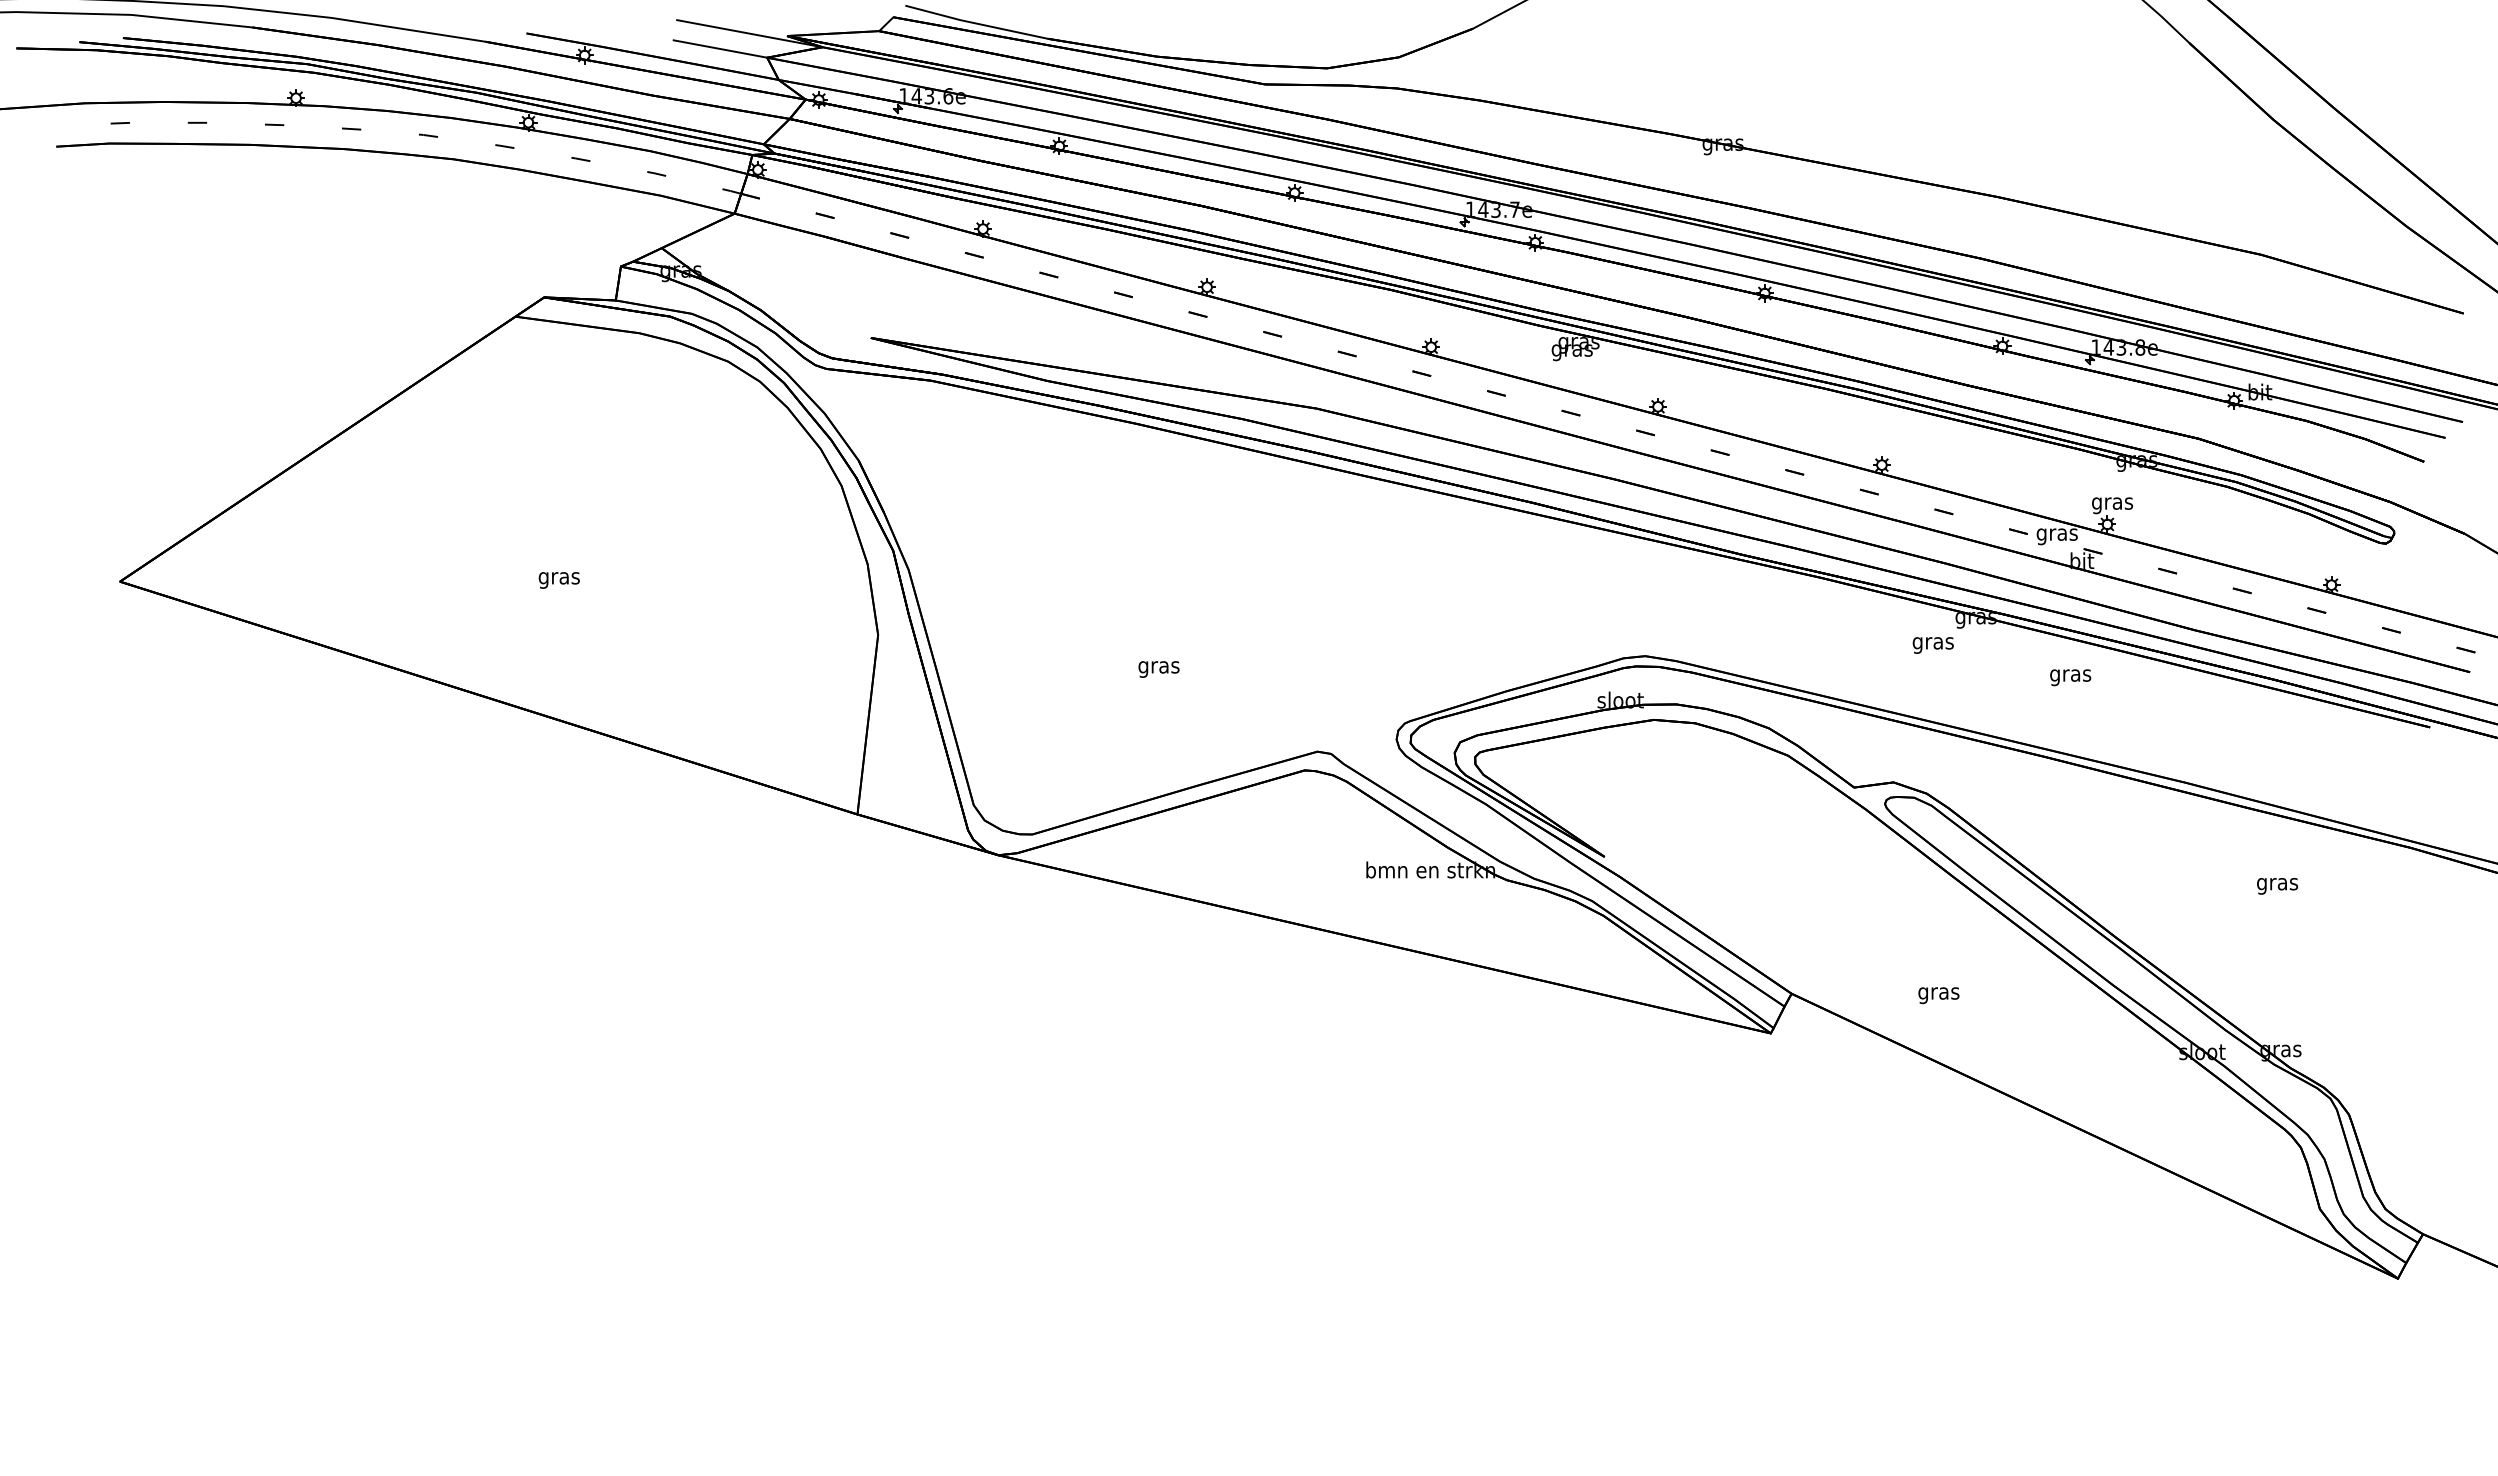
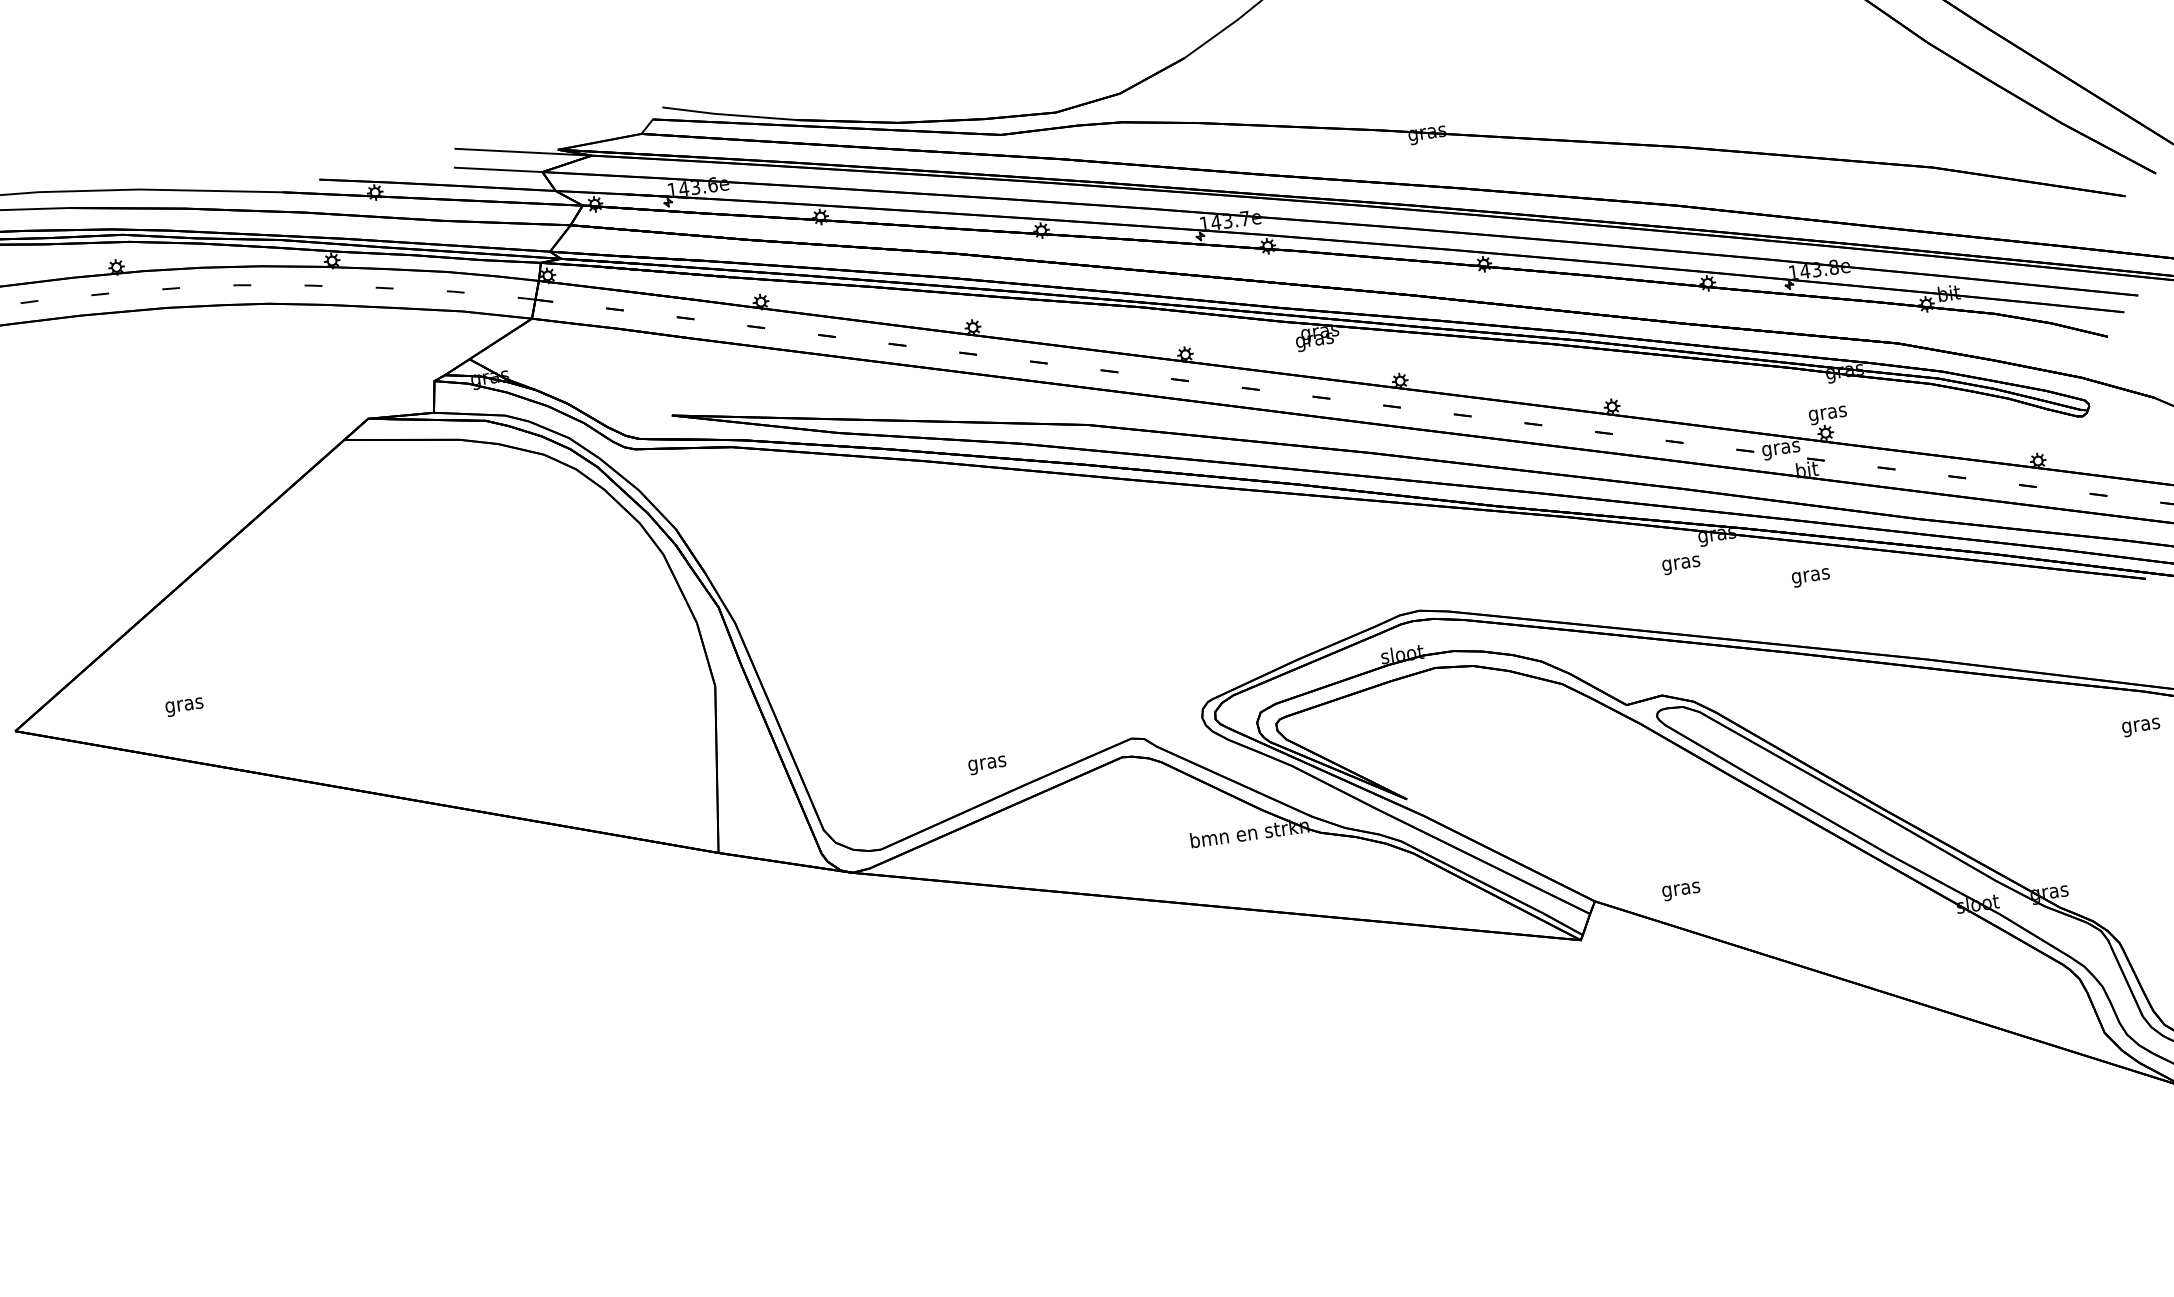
text: (558, 580) -> (183, 707), moved
text: (1158, 669) -> (987, 765), moved
text: (2277, 886) -> (2141, 727), moved
text: (1938, 995) -> (1681, 891), moved

